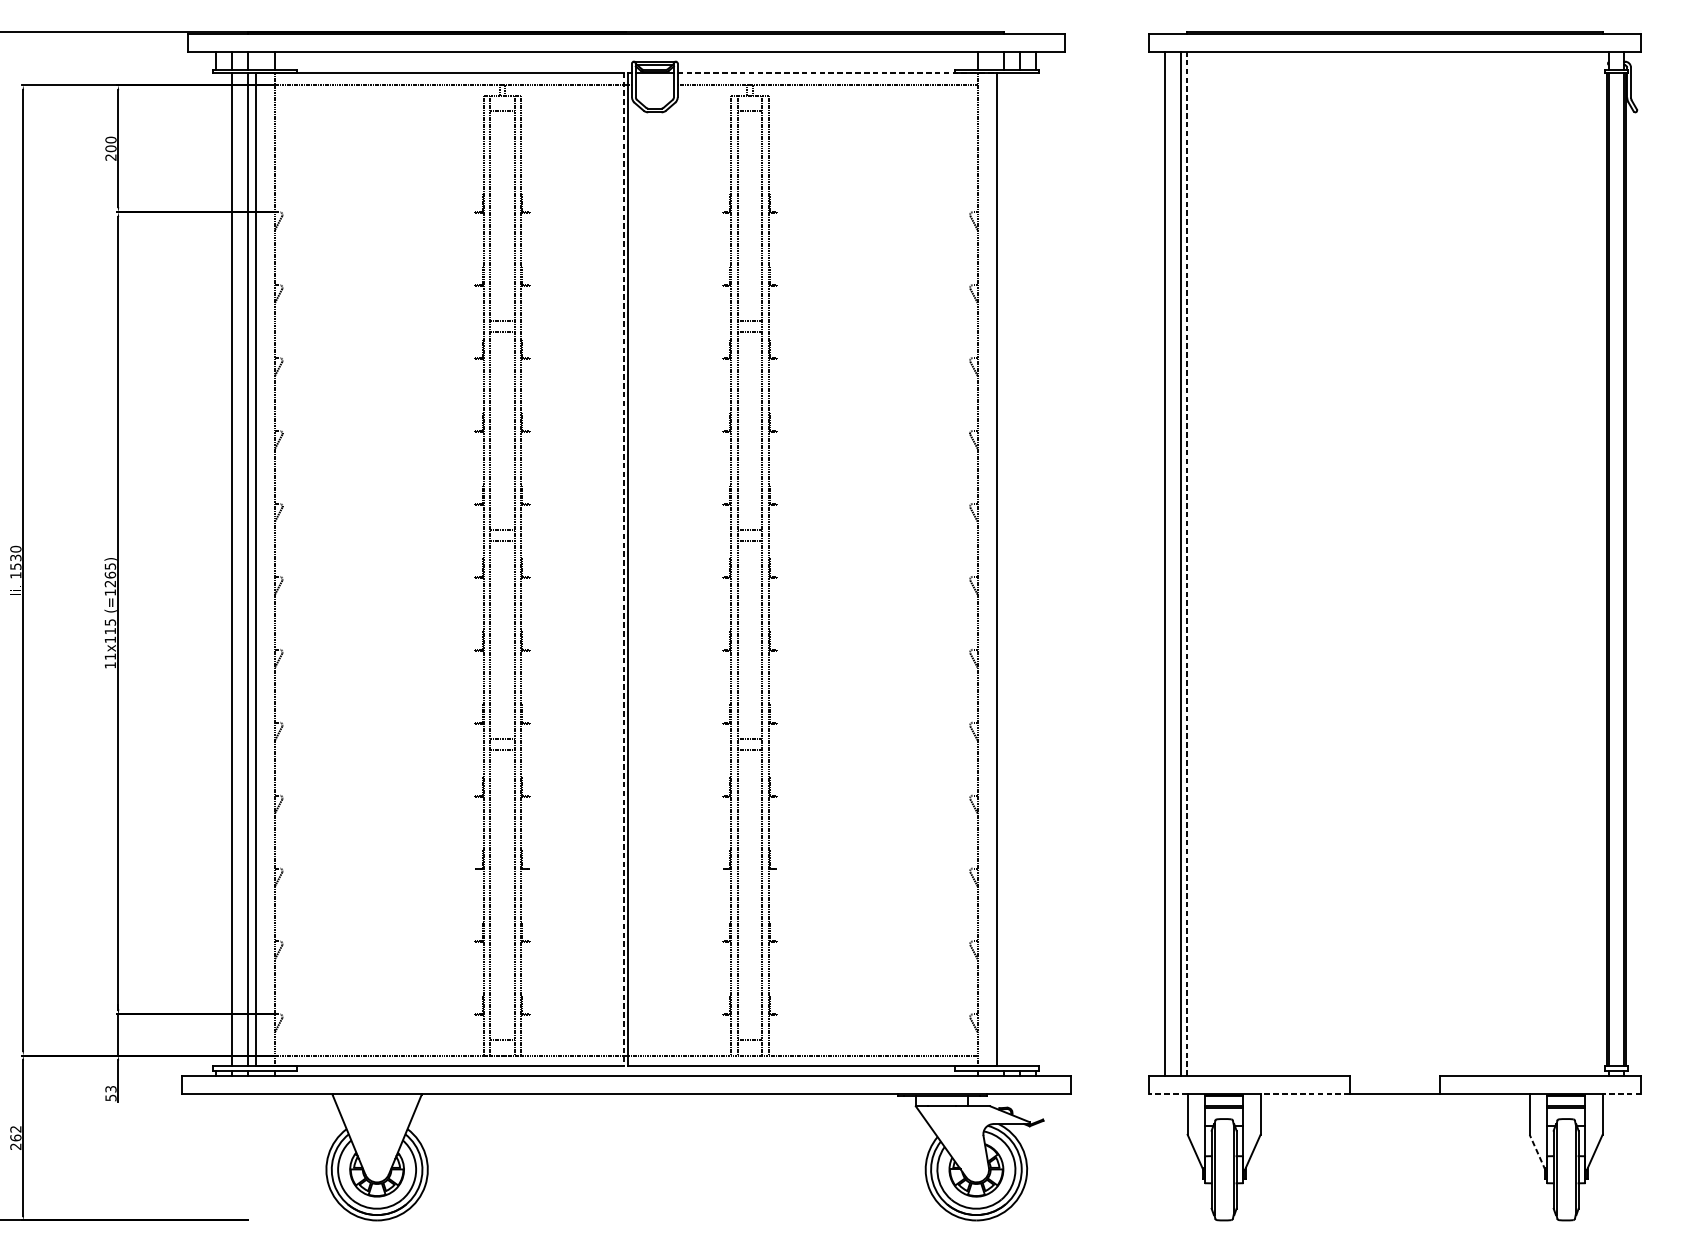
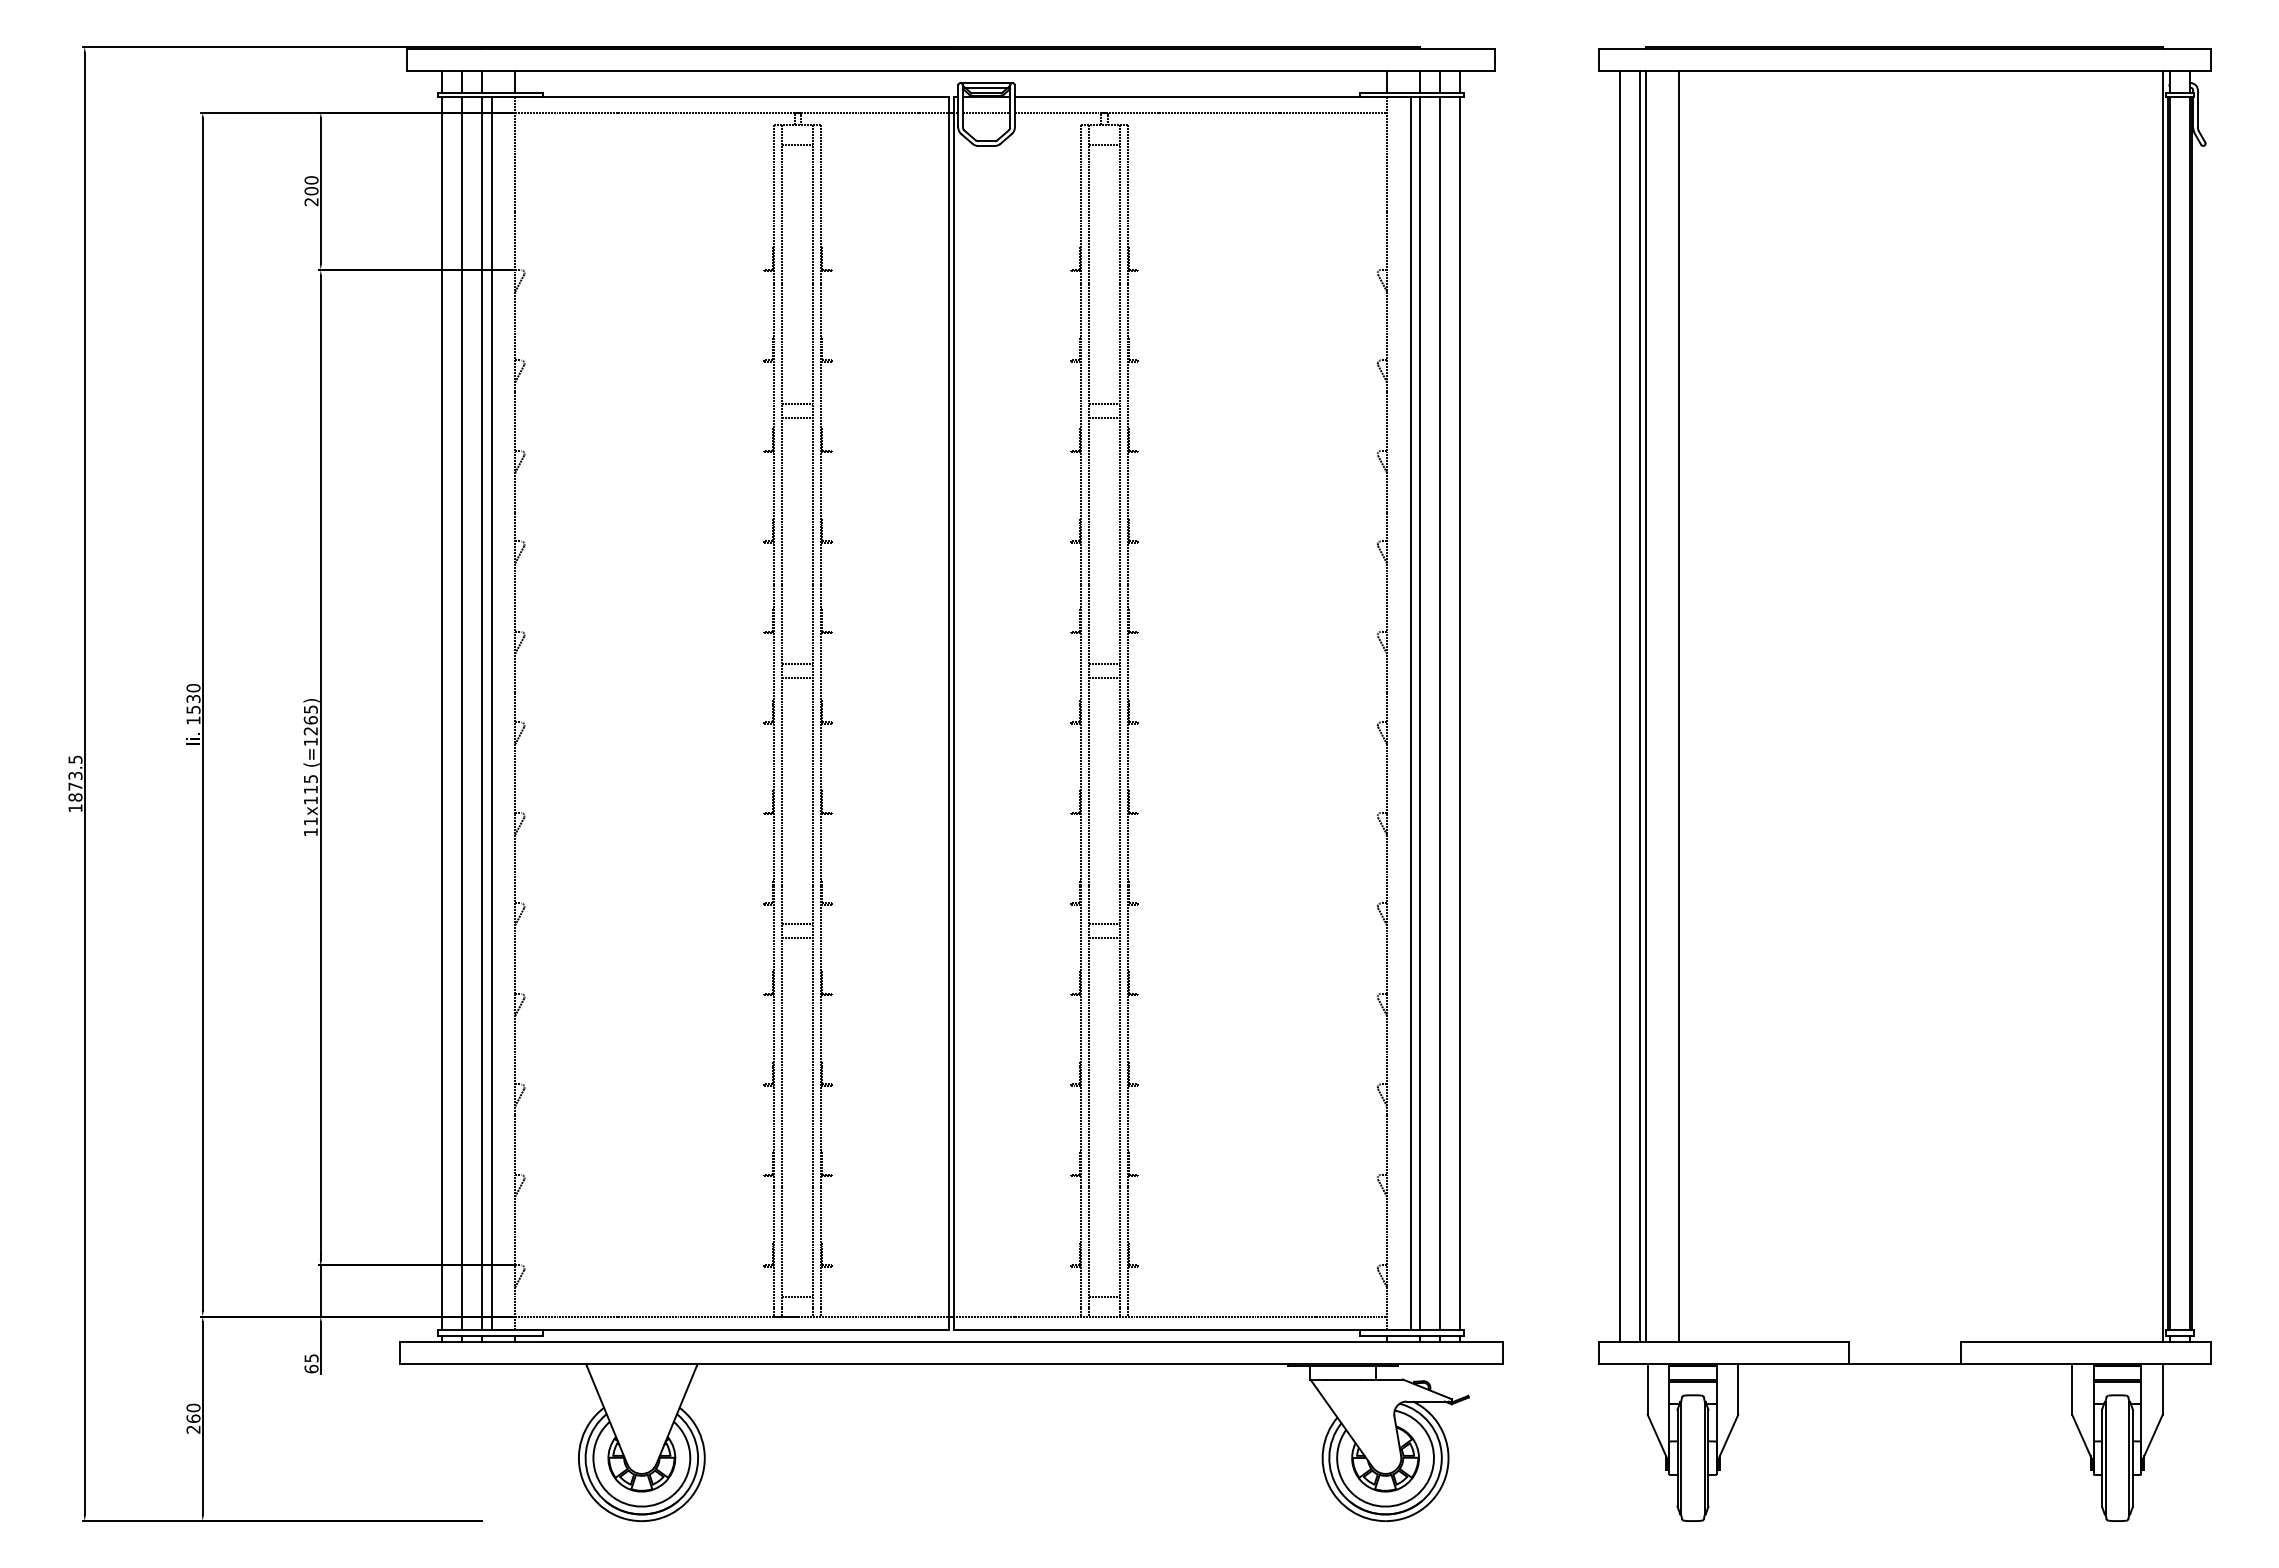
line: (836, 72) -> (1212, 96), dashed -> solid
line: (654, 85) -> (986, 112), added
line: (1186, 563) -> (1646, 705), dashed -> solid
line: (1213, 564) -> (1679, 706), added
line: (1603, 564) -> (2163, 706), added
line: (216, 568) -> (442, 712), added
line: (1004, 568) -> (1420, 712), added
line: (1020, 568) -> (1440, 712), added
line: (1035, 568) -> (1459, 712), added
line: (624, 569) -> (948, 713), dashed -> solid
text: (110, 1093) -> (311, 1363), 53 -> 65
line: (1167, 1093) -> (1622, 1363), dashed -> solid
line: (1305, 1093) -> (1793, 1363), dashed -> solid
line: (1621, 1093) -> (2186, 1363), dashed -> solid
text: (15, 1128) -> (193, 1407), 262 -> 260
line: (1537, 1152) -> (2081, 1436), dashed -> solid

